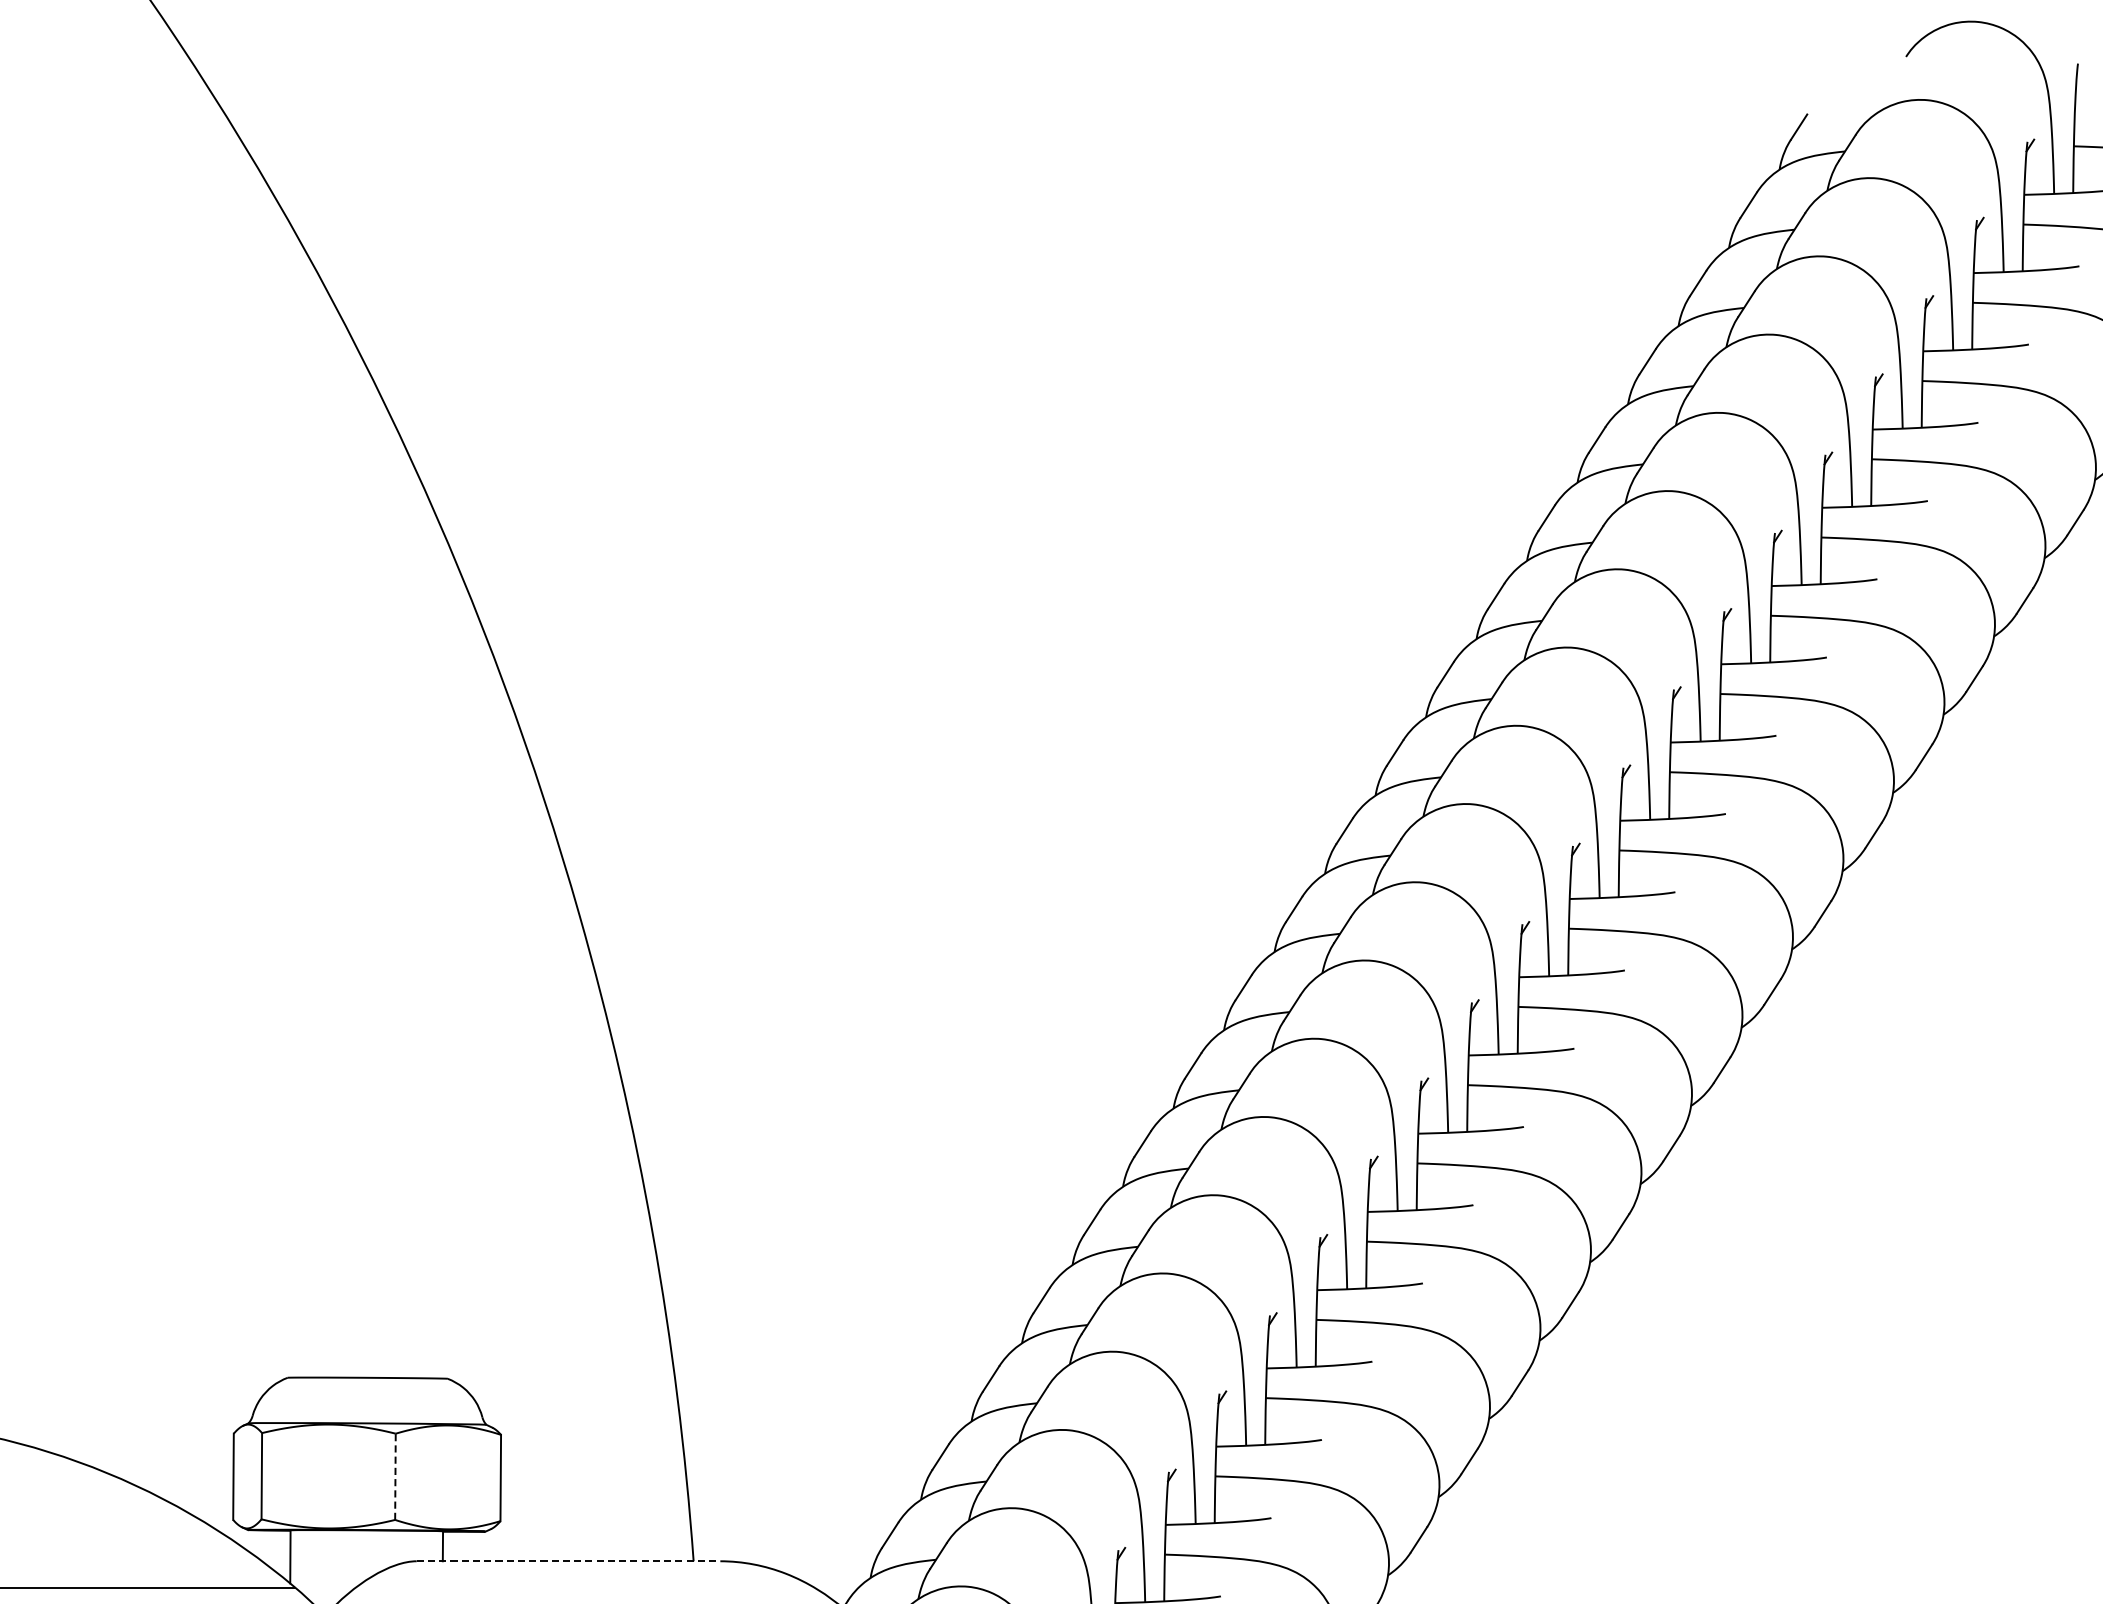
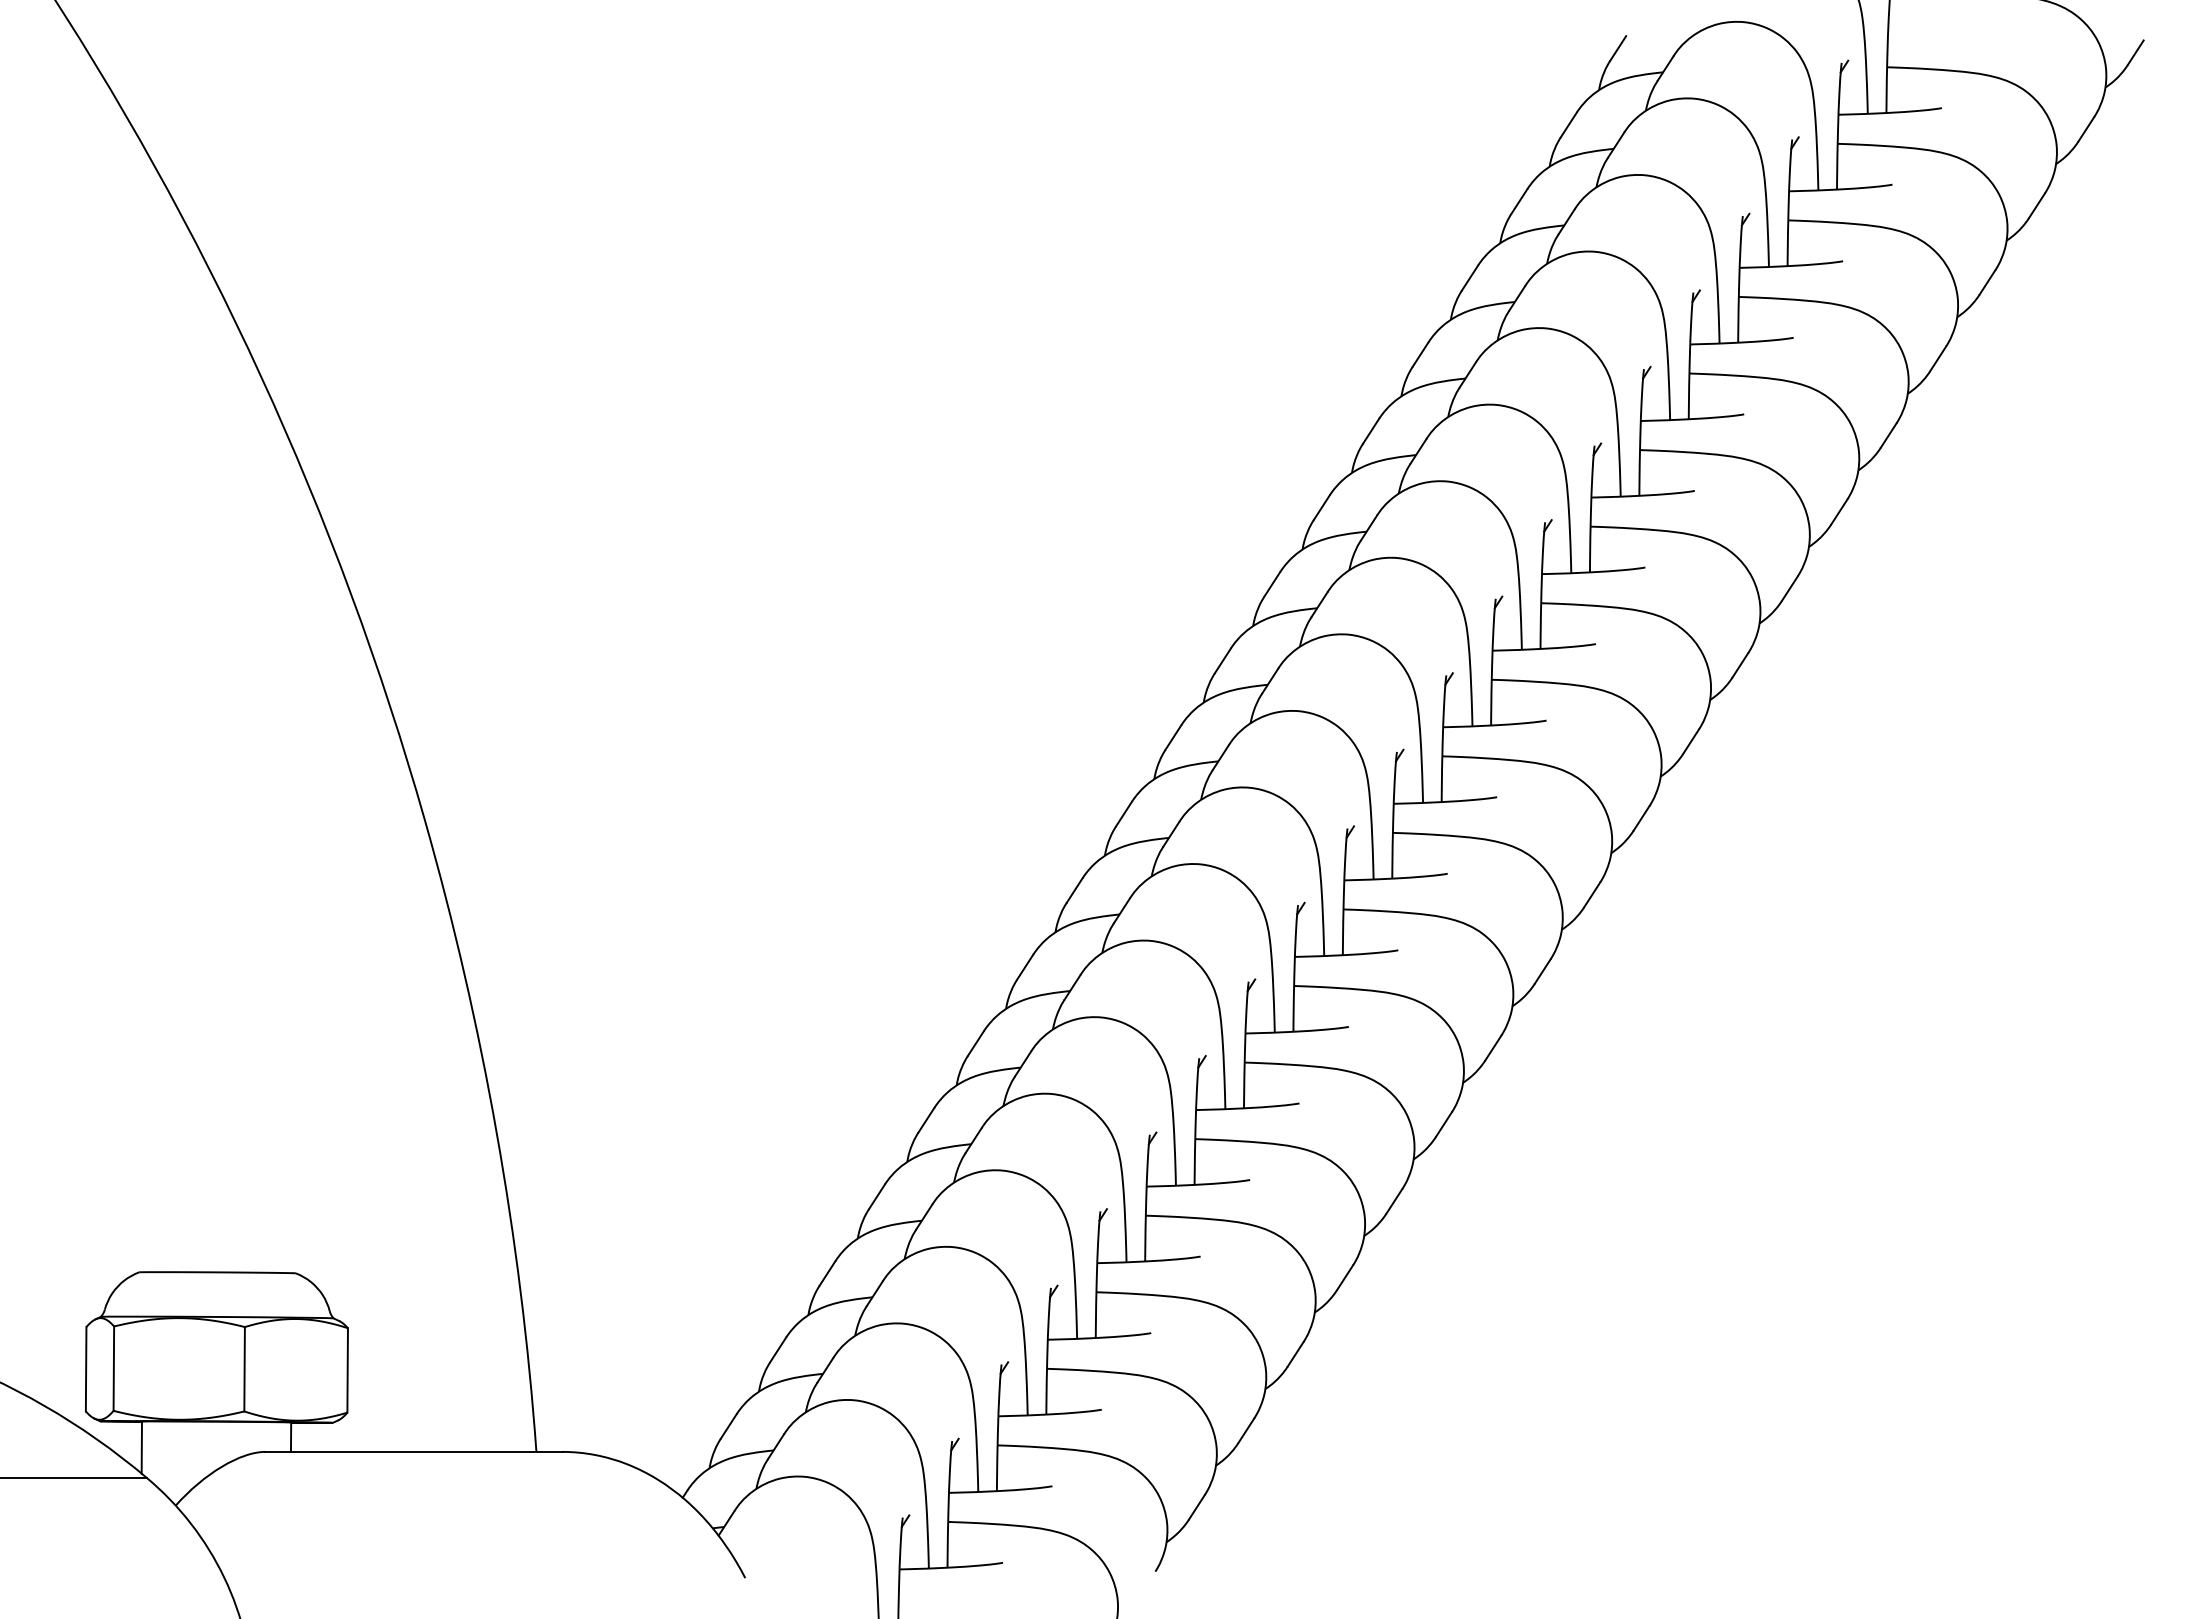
line: (395, 1476) -> (244, 1368), dashed -> solid
line: (569, 1560) -> (414, 1451), dashed -> solid

